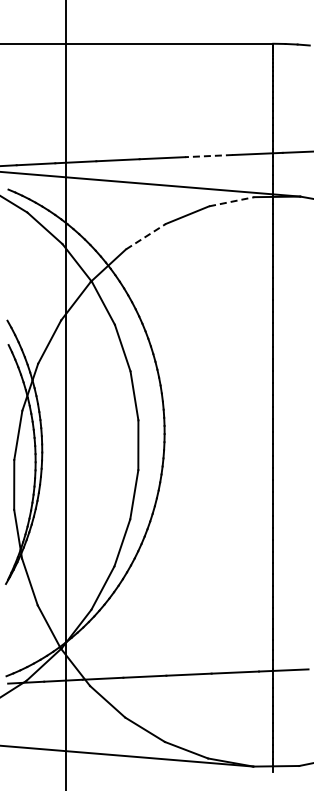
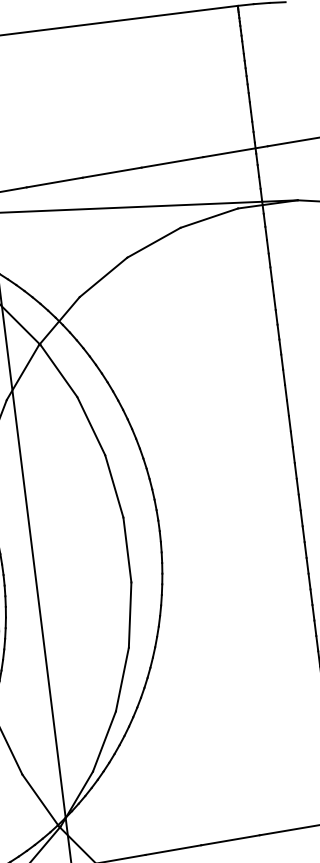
line: (209, 156) -> (173, 162), dashed -> solid
line: (232, 201) -> (210, 217), dashed -> solid
line: (145, 236) -> (102, 277), dashed -> solid

